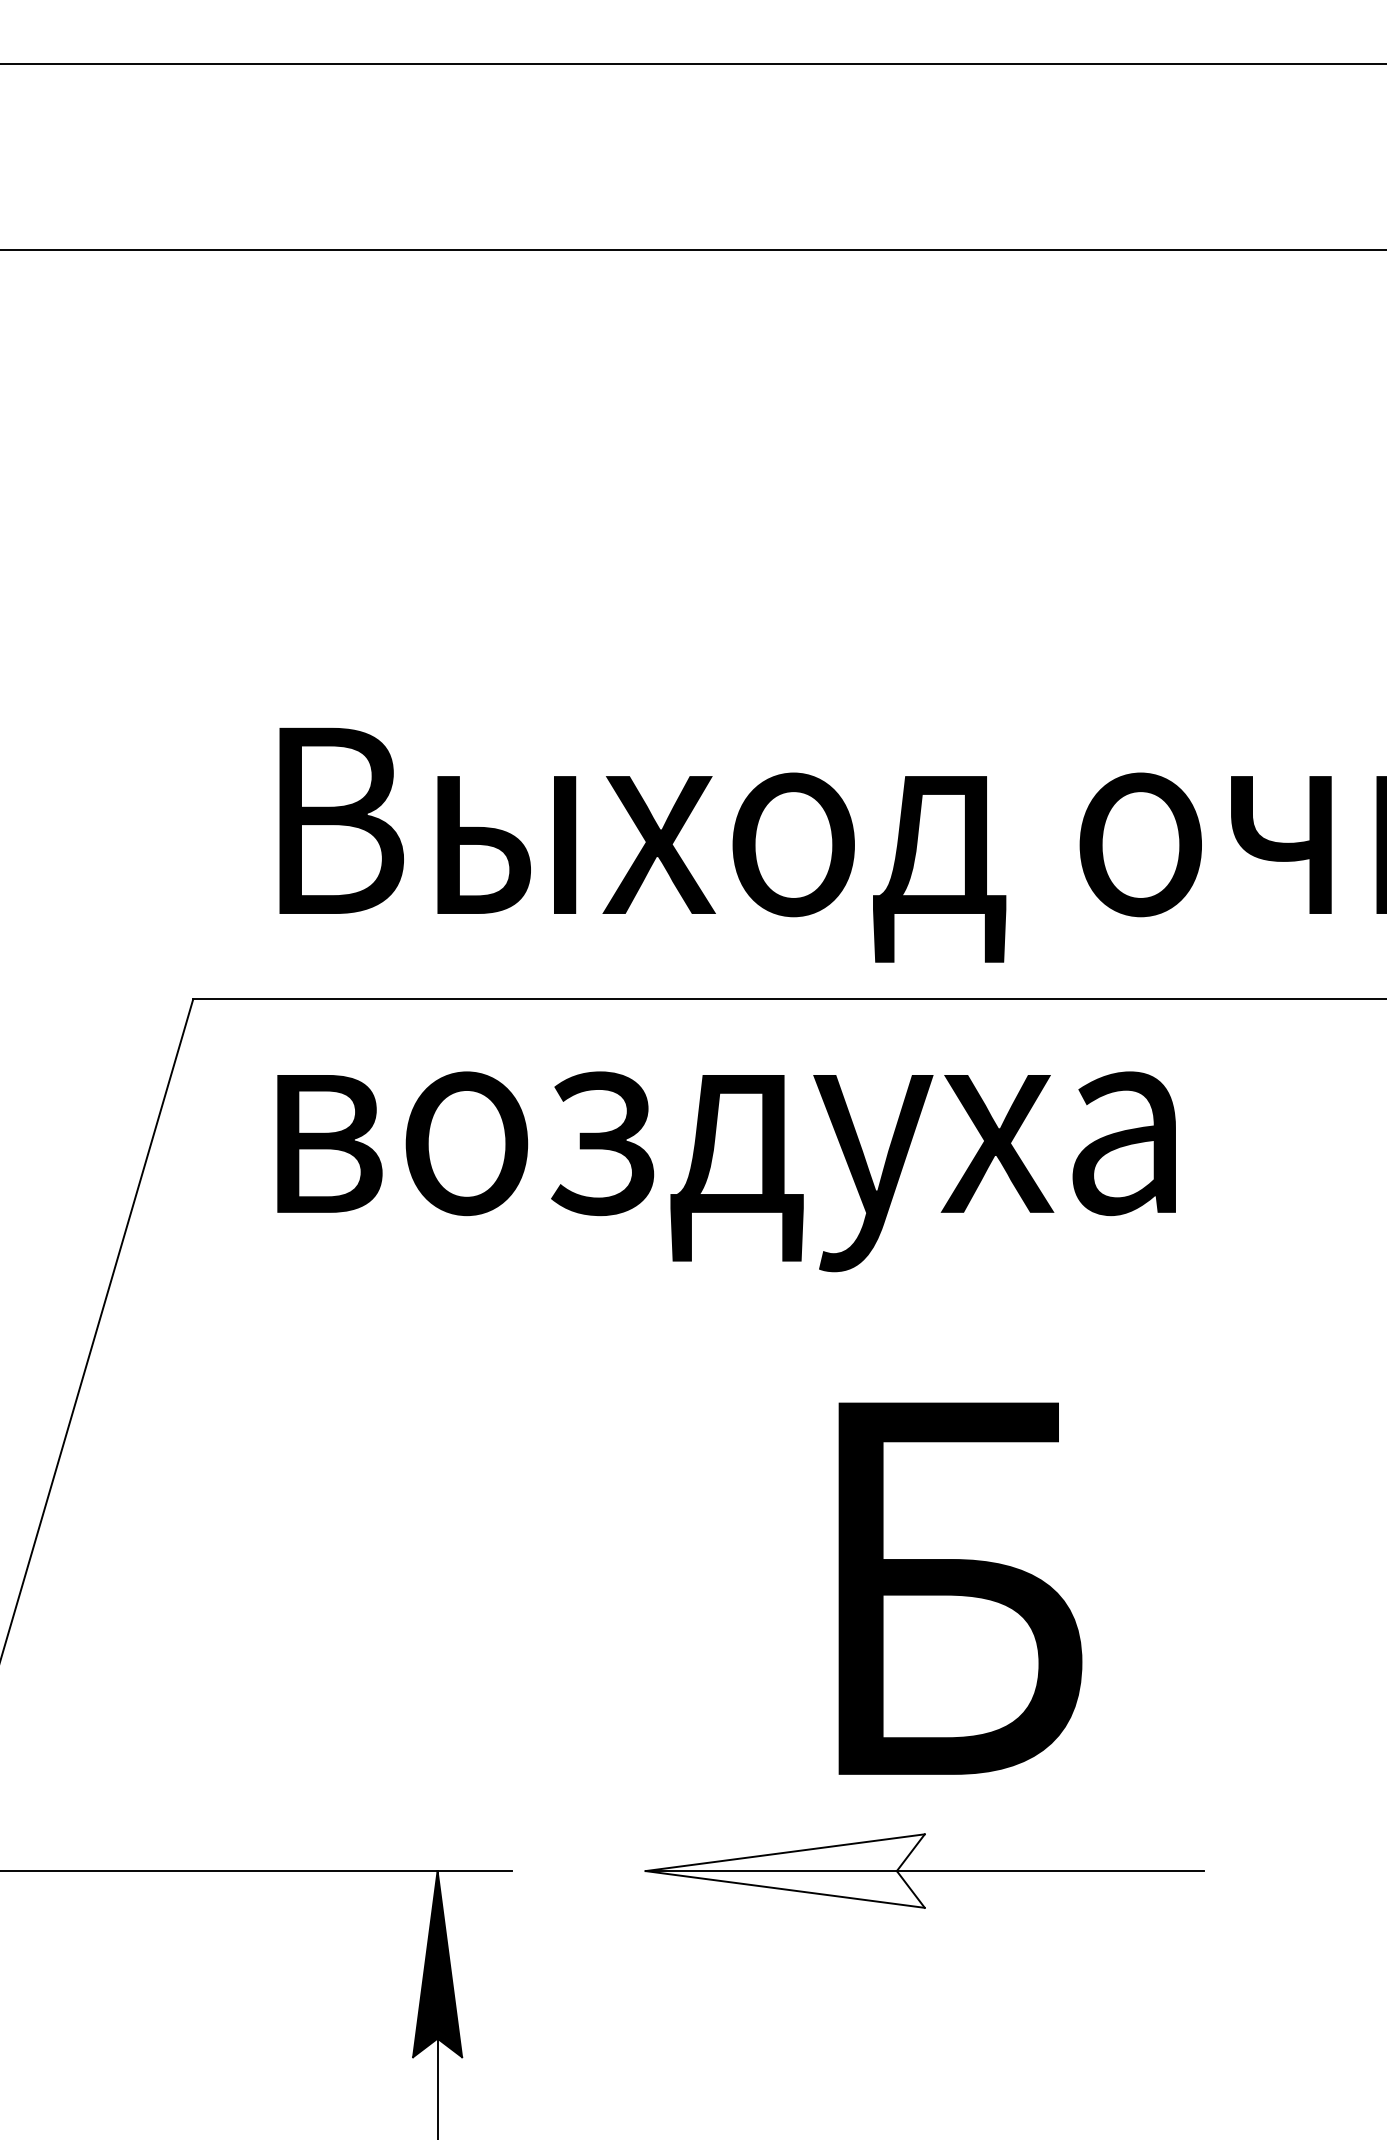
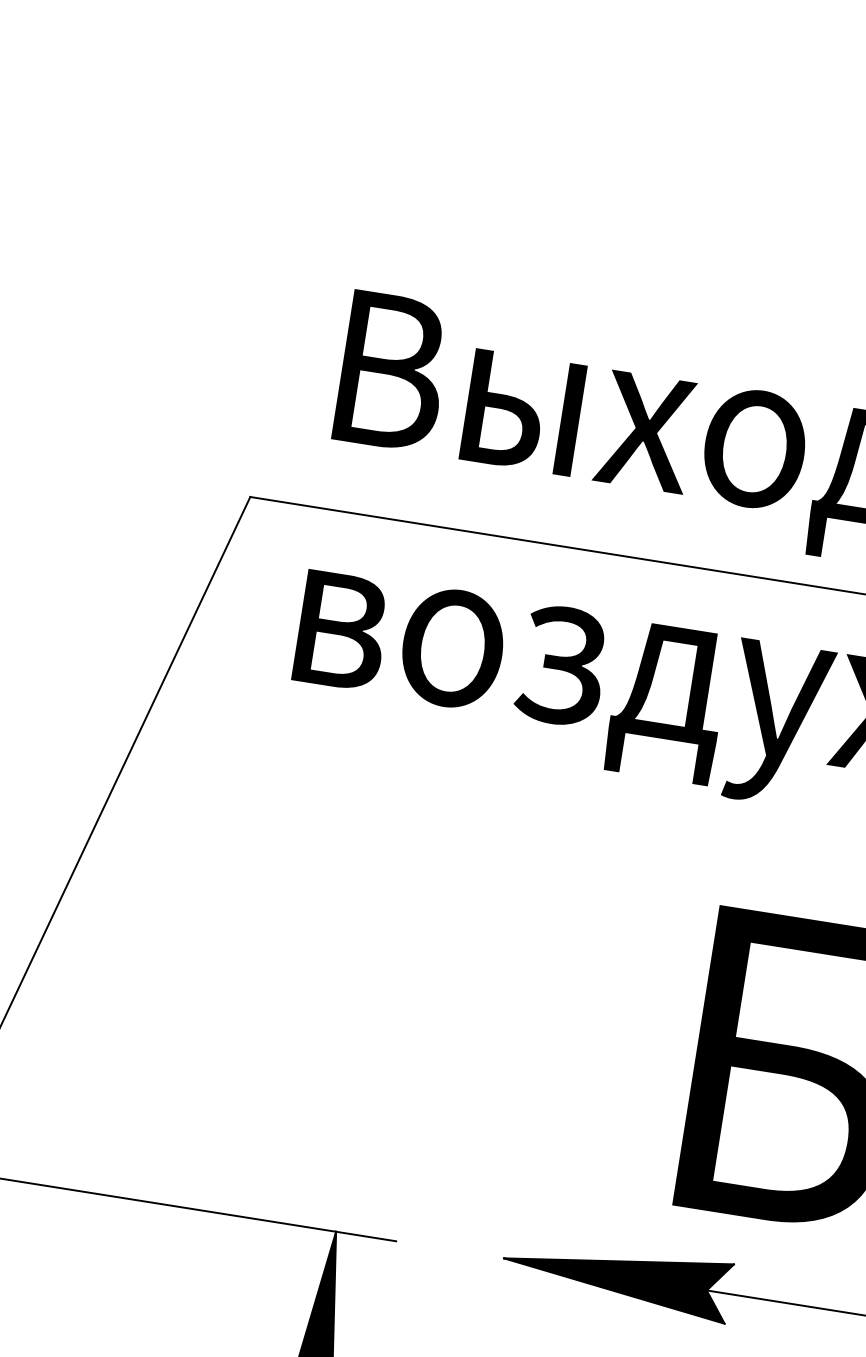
fill: (784, 1870) -> (616, 1275), added

